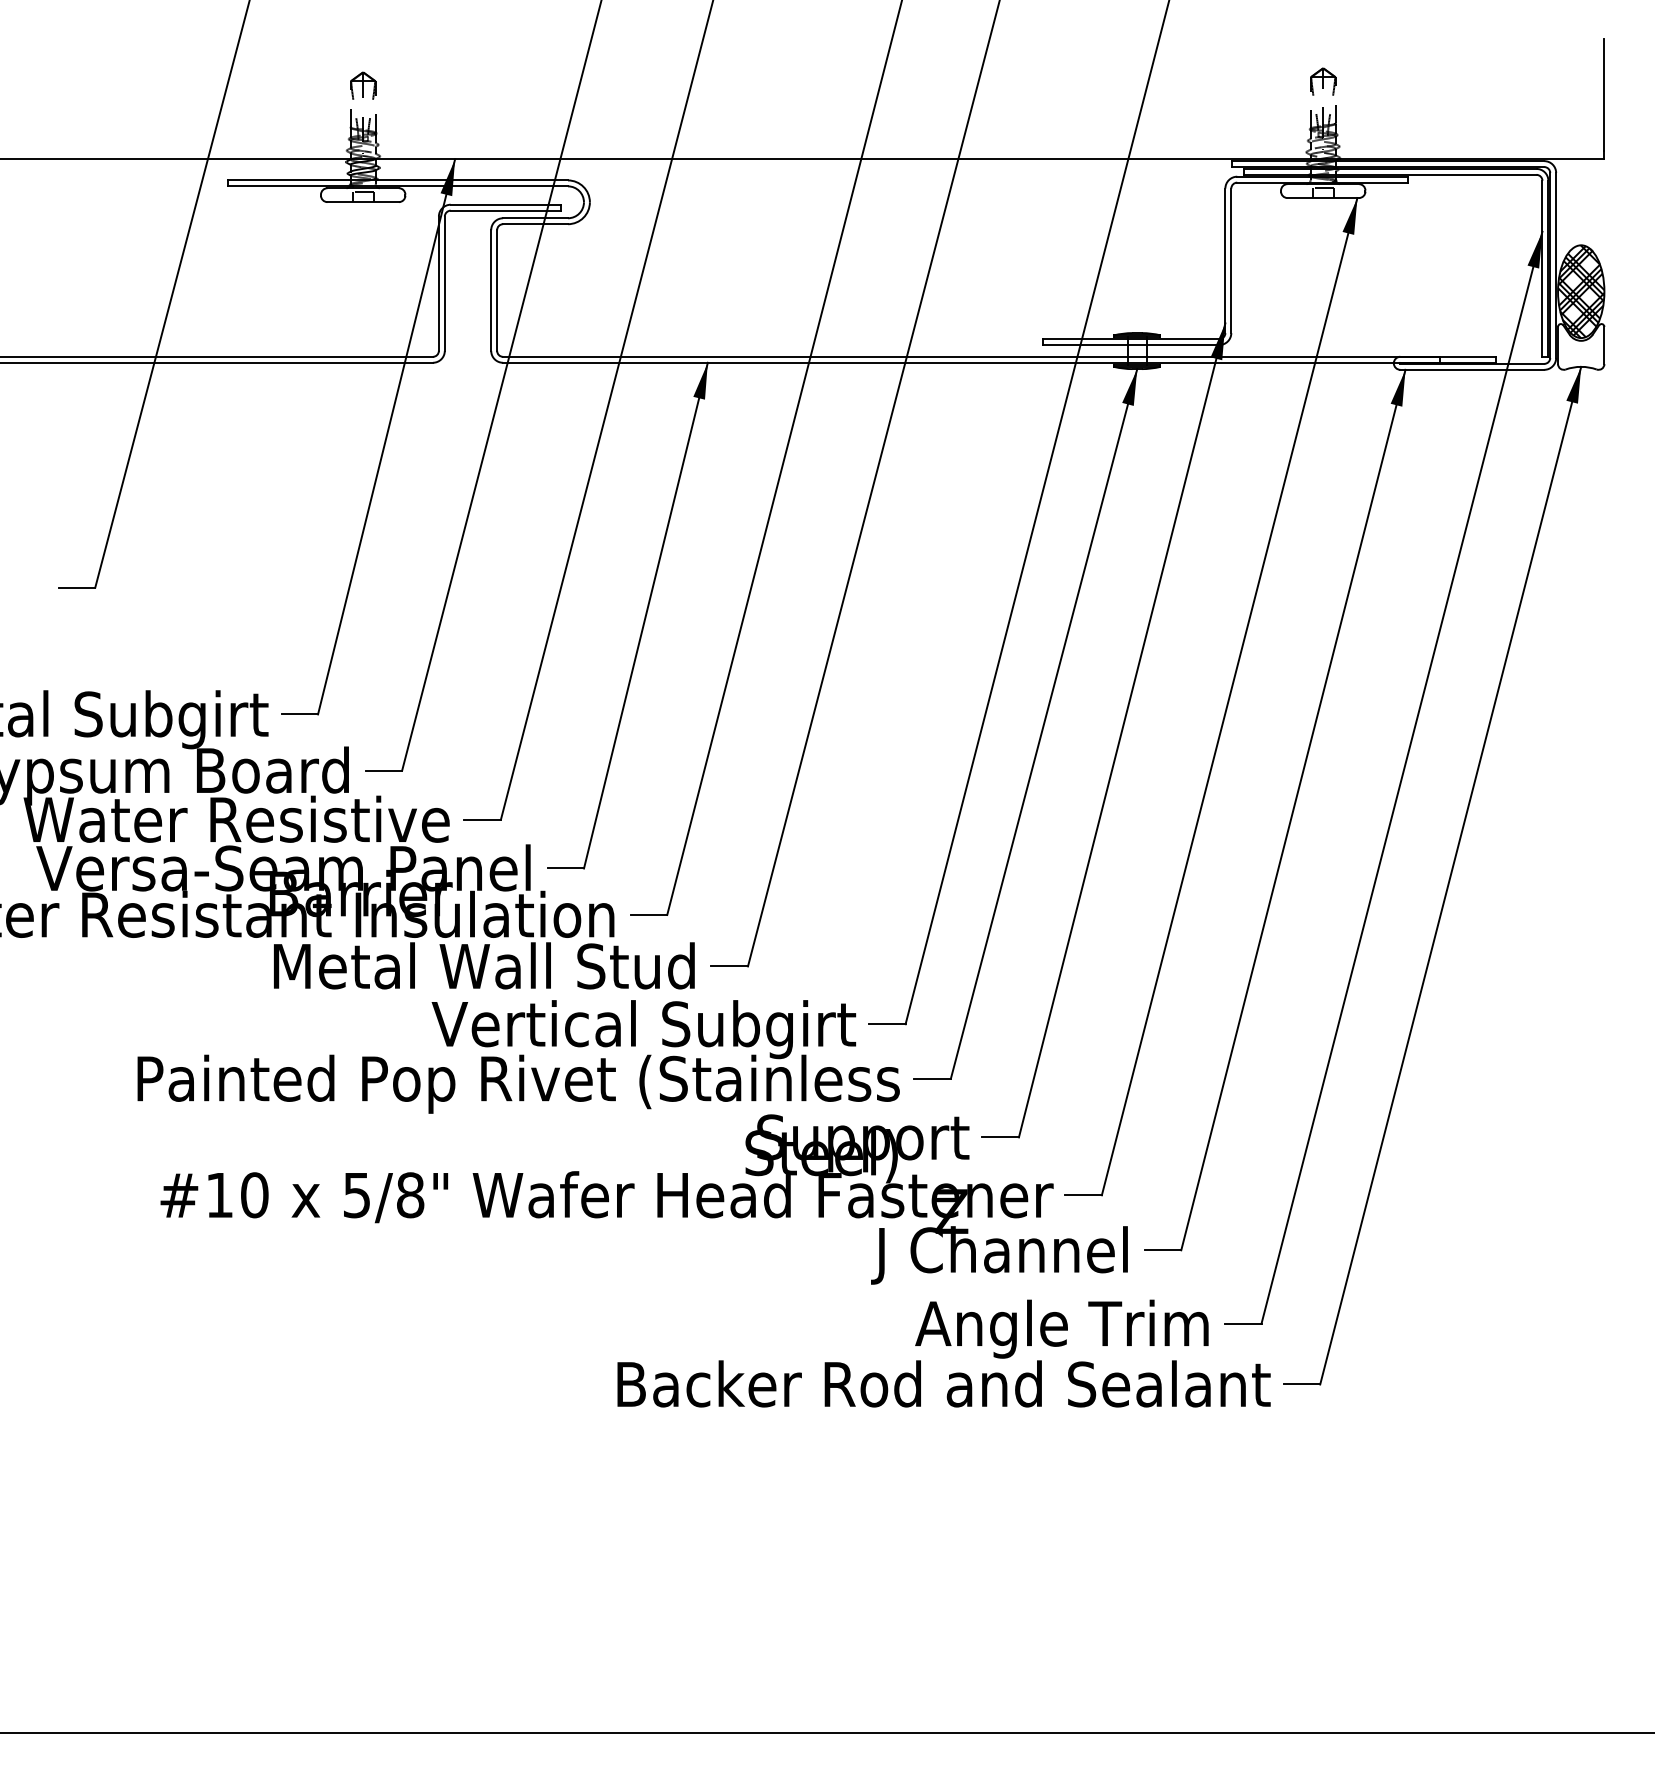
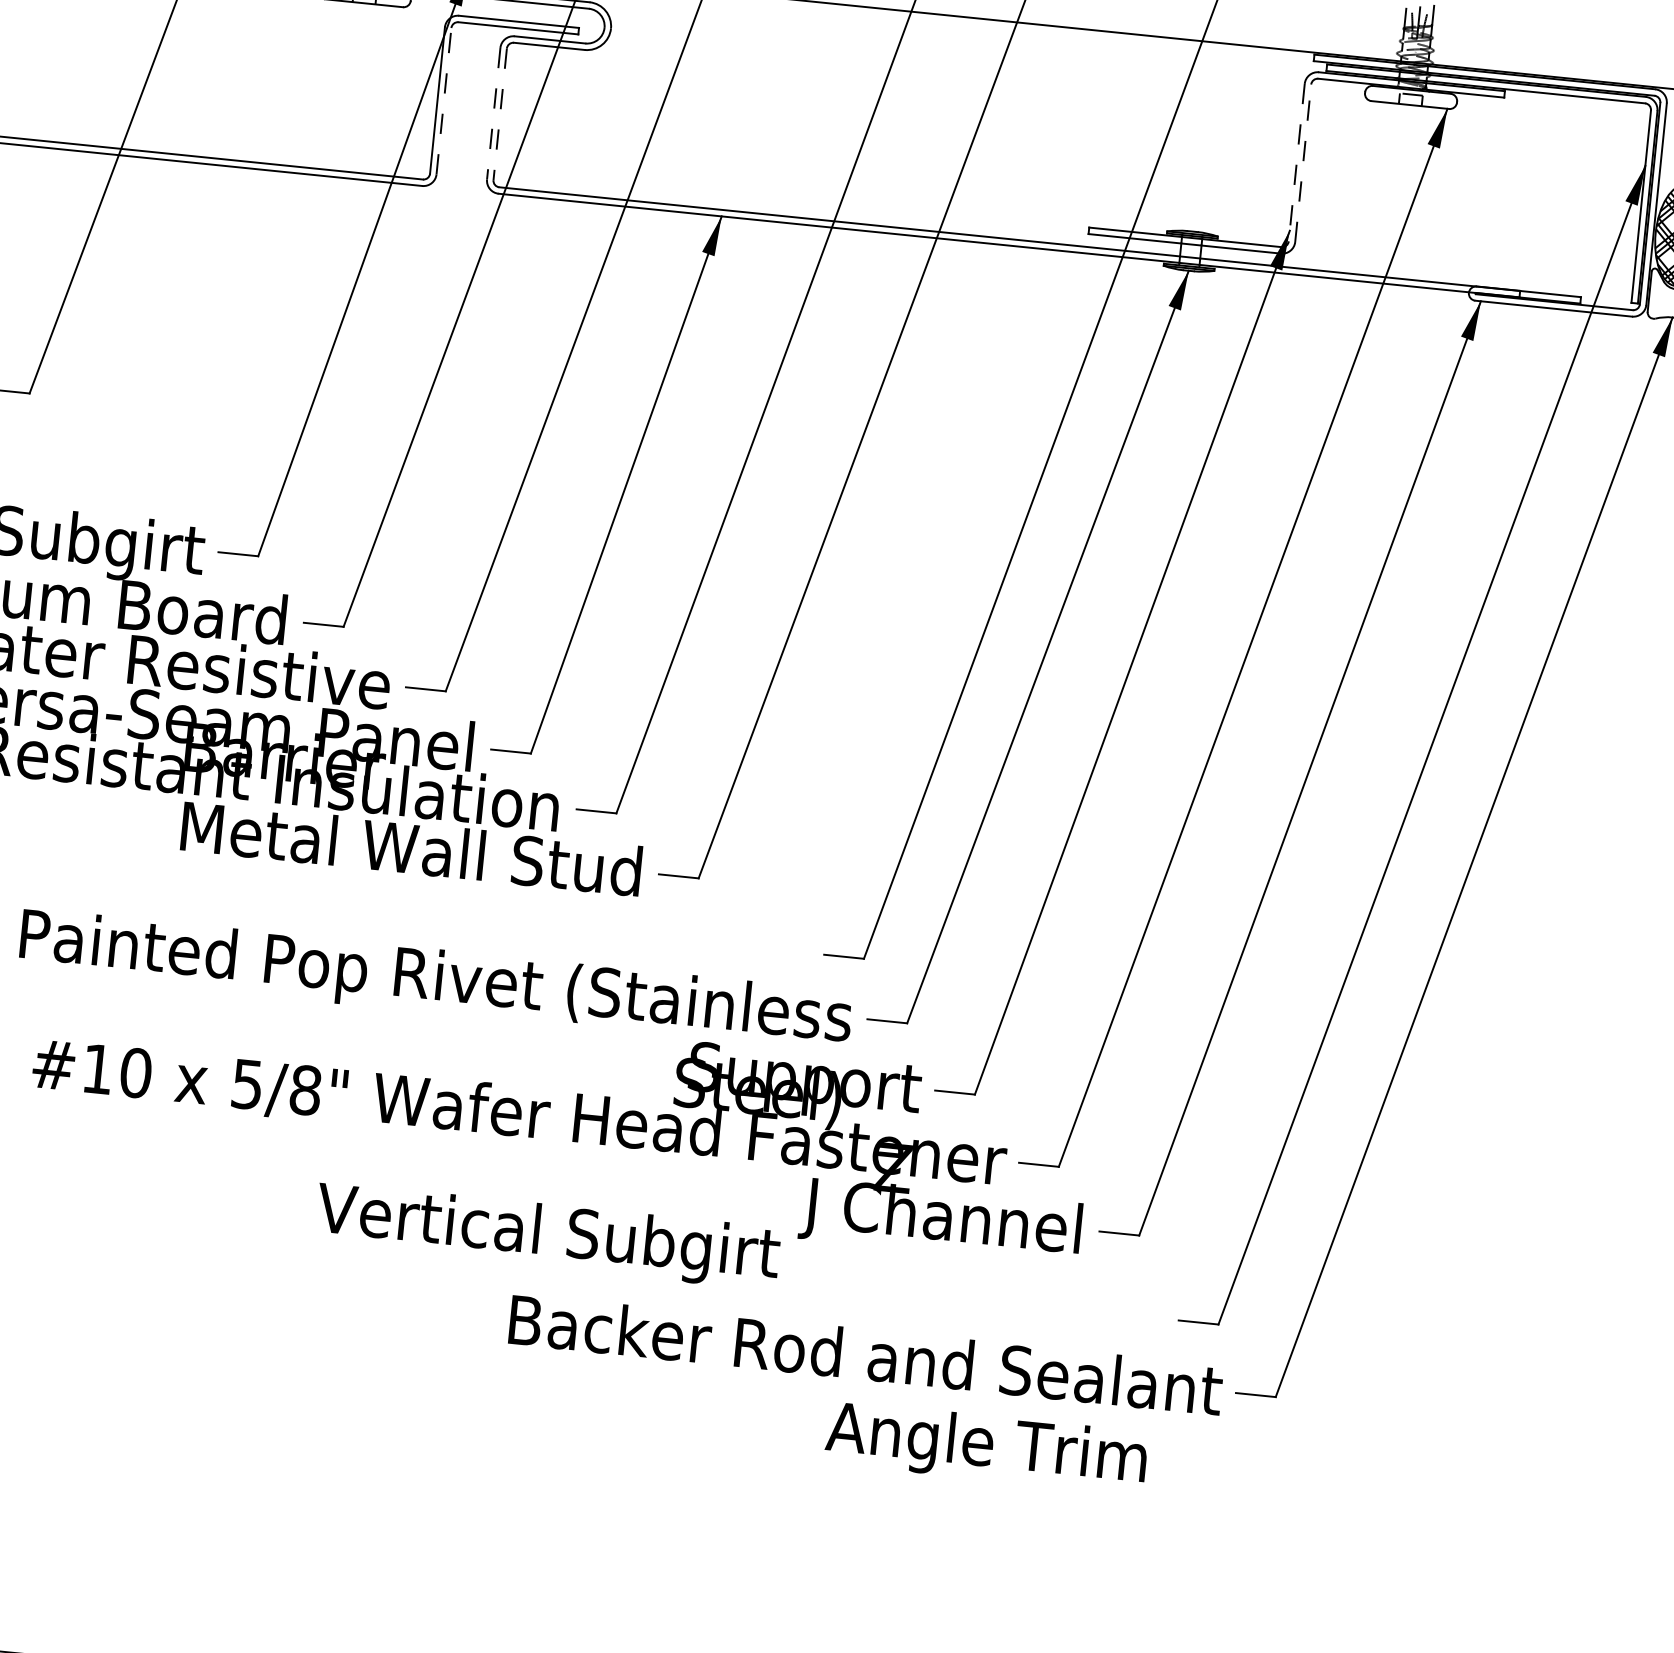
line: (1231, 260) -> (1303, 162), solid -> dashed
line: (1225, 261) -> (1296, 163), solid -> dashed
line: (444, 283) -> (443, 100), solid -> dashed
line: (491, 291) -> (493, 114), solid -> dashed
line: (497, 291) -> (500, 115), solid -> dashed
text: (643, 1029) -> (547, 1236), moved
text: (1061, 1328) -> (985, 1446), moved

